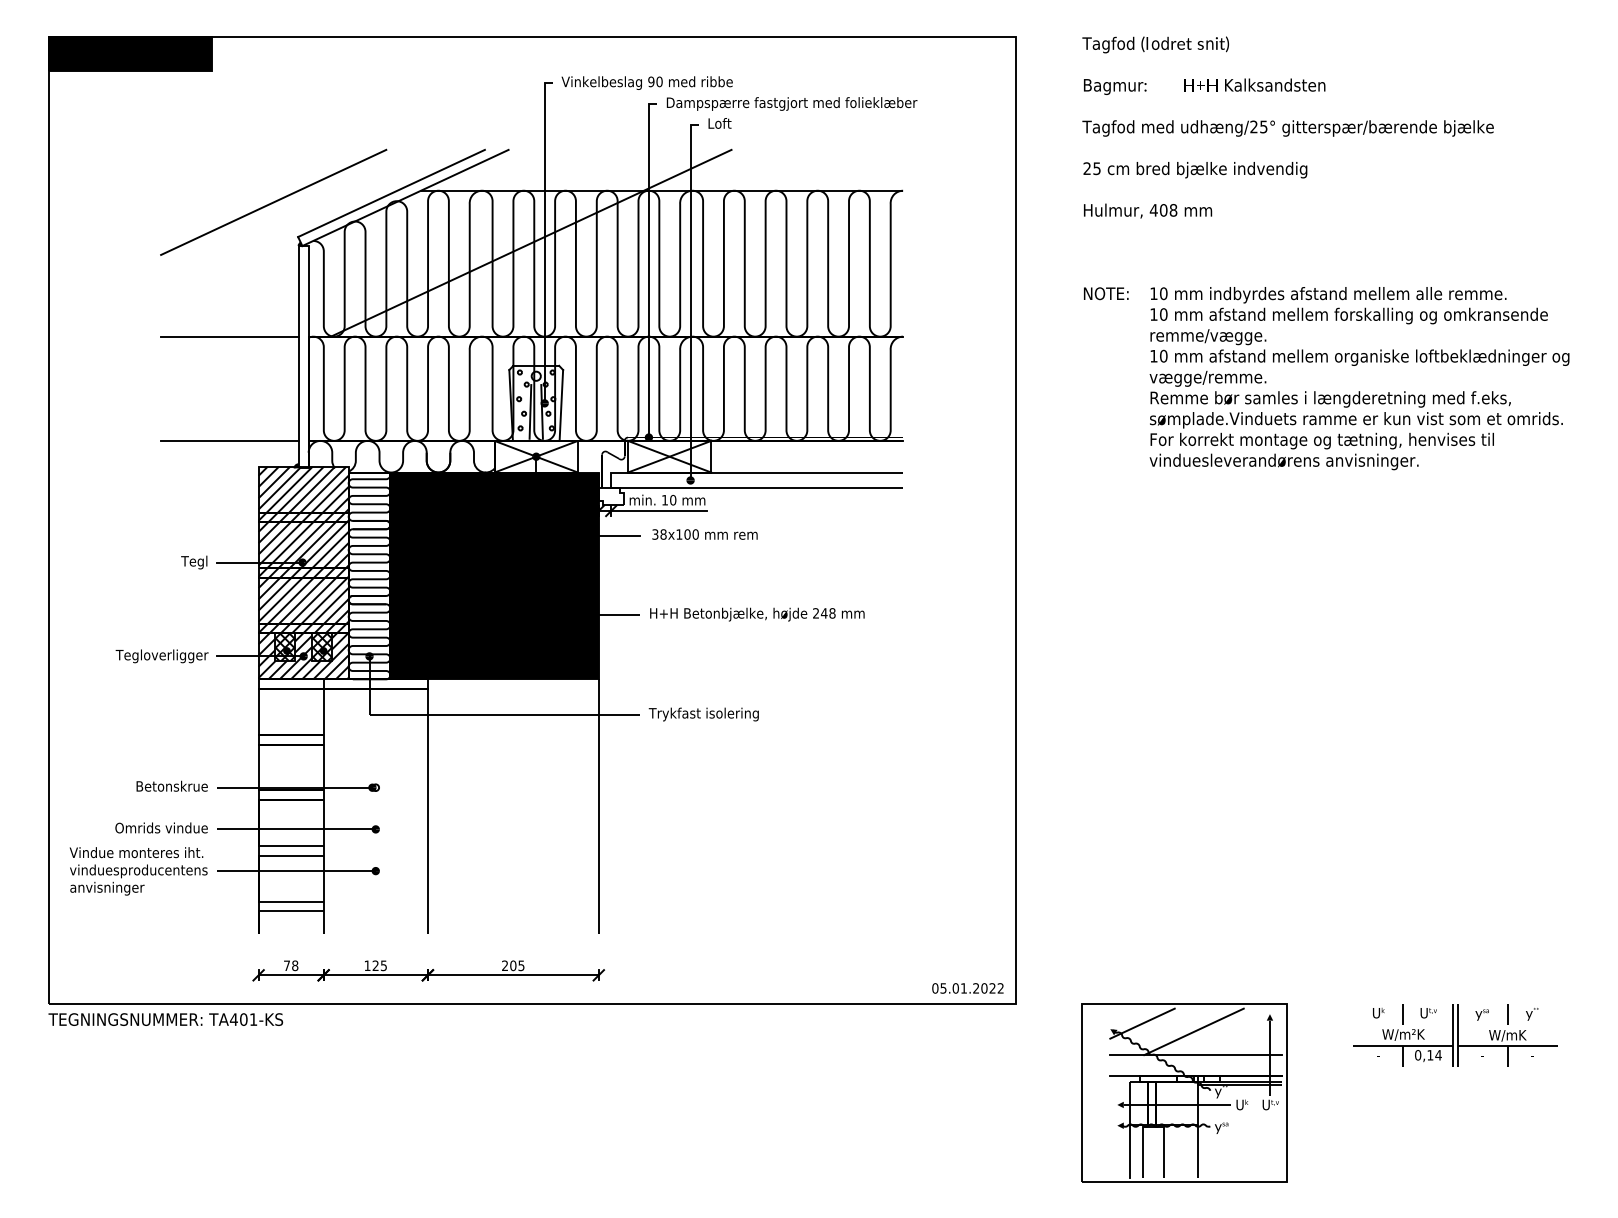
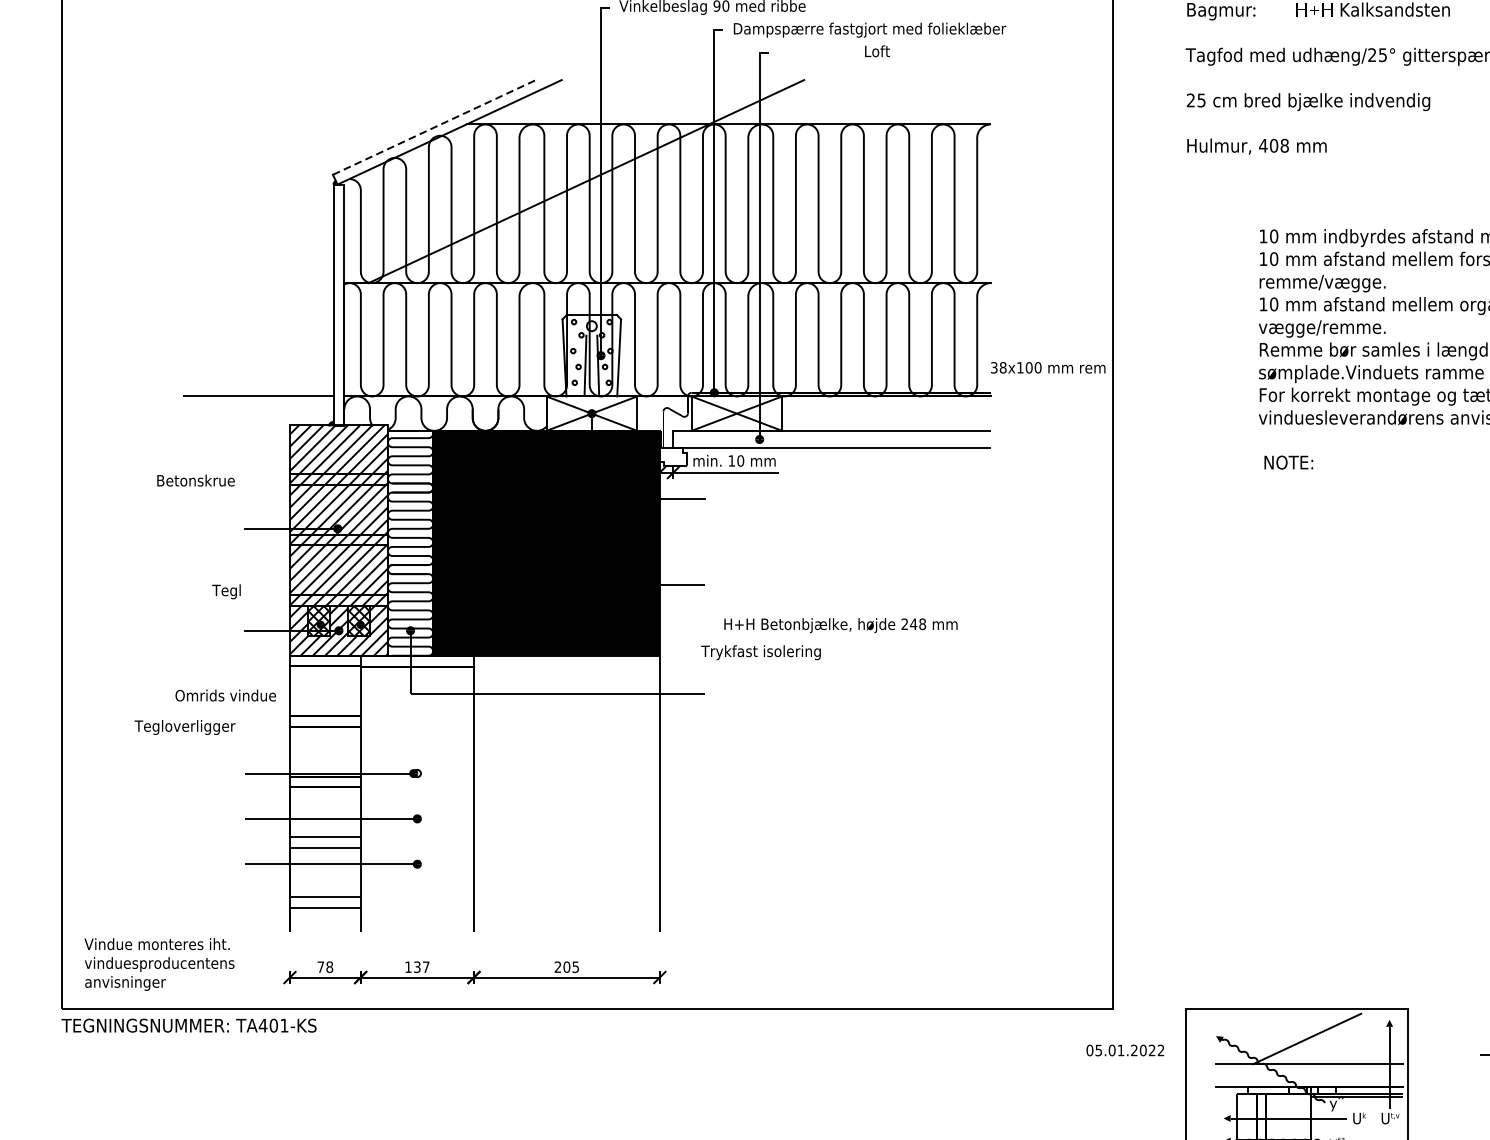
text: (719, 123) -> (876, 51), moved
line: (391, 193) -> (434, 127), solid -> dashed
line: (273, 201) -> (306, 136), removed
text: (1106, 293) -> (1289, 462), moved
line: (229, 336) -> (258, 282), removed
text: (704, 534) -> (1047, 367), moved
text: (194, 562) -> (226, 591), moved
text: (757, 614) -> (841, 625), moved
text: (161, 656) -> (184, 727), moved
text: (703, 714) -> (760, 652), moved
text: (171, 785) -> (195, 479), moved
text: (161, 827) -> (225, 695), moved
text: (138, 871) -> (159, 964), moved
text: (379, 965) -> (421, 966), 125 -> 137
text: (967, 988) -> (1124, 1050), moved
line: (1142, 1023) -> (1251, 1029), removed

